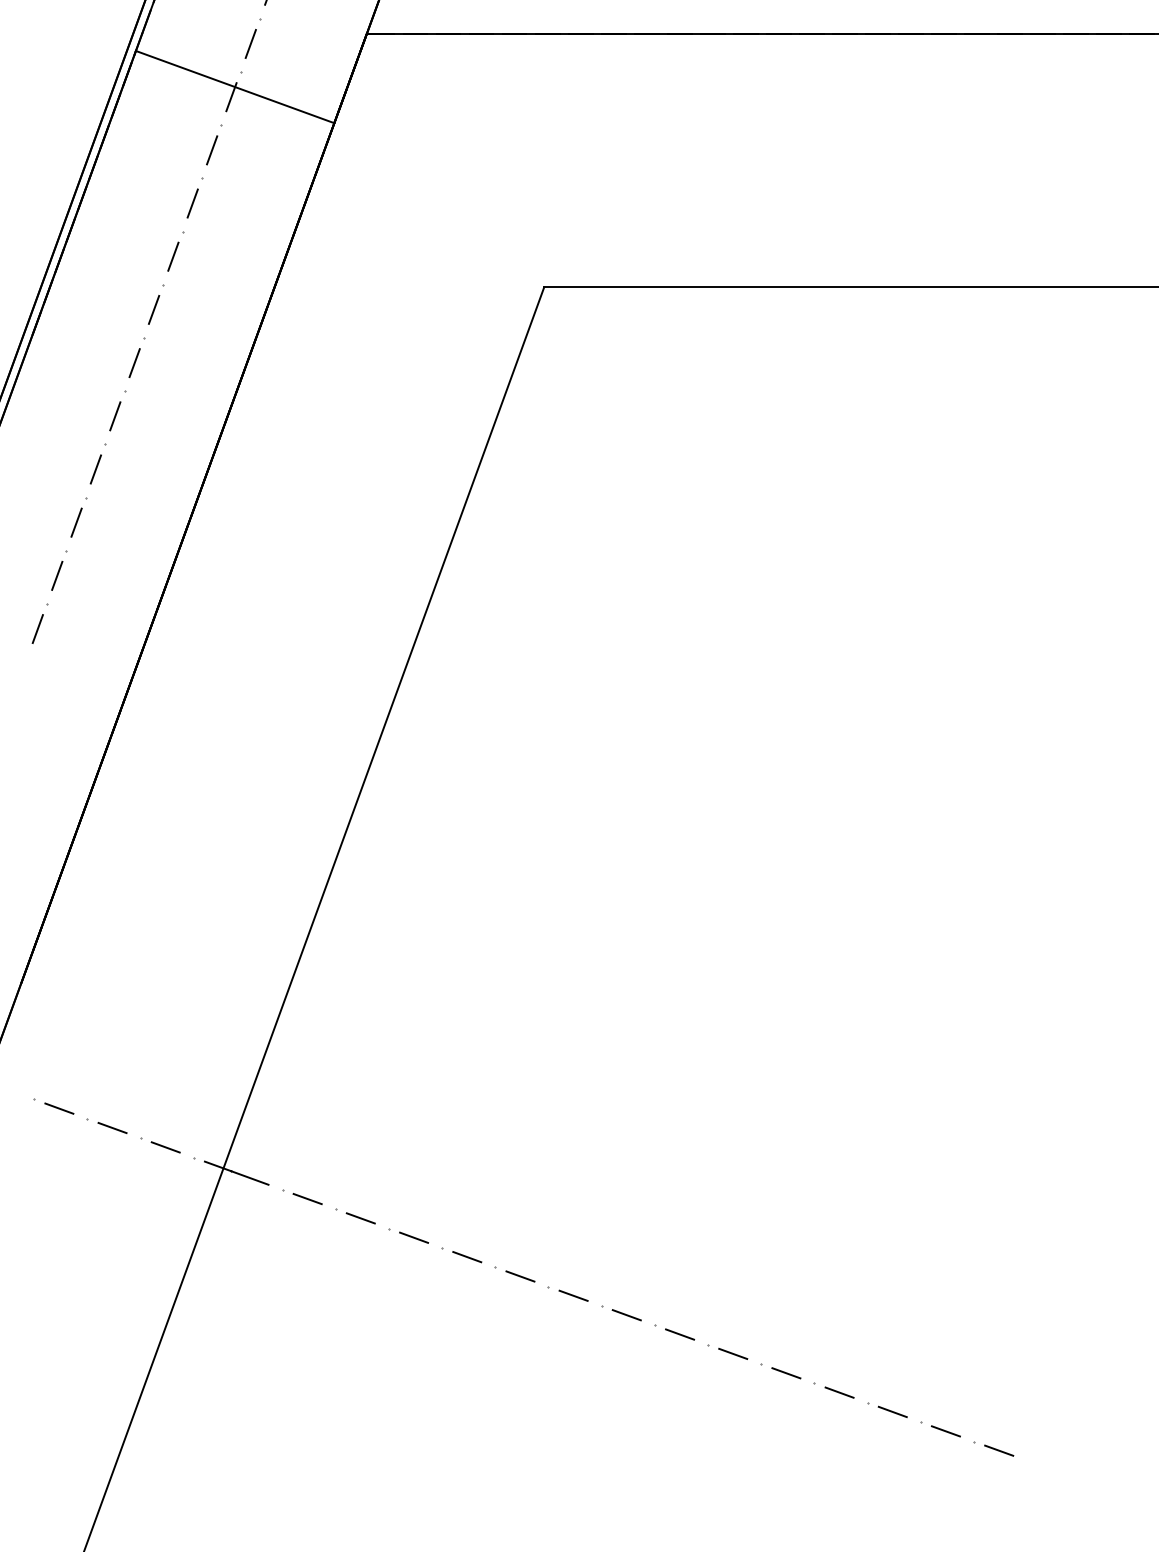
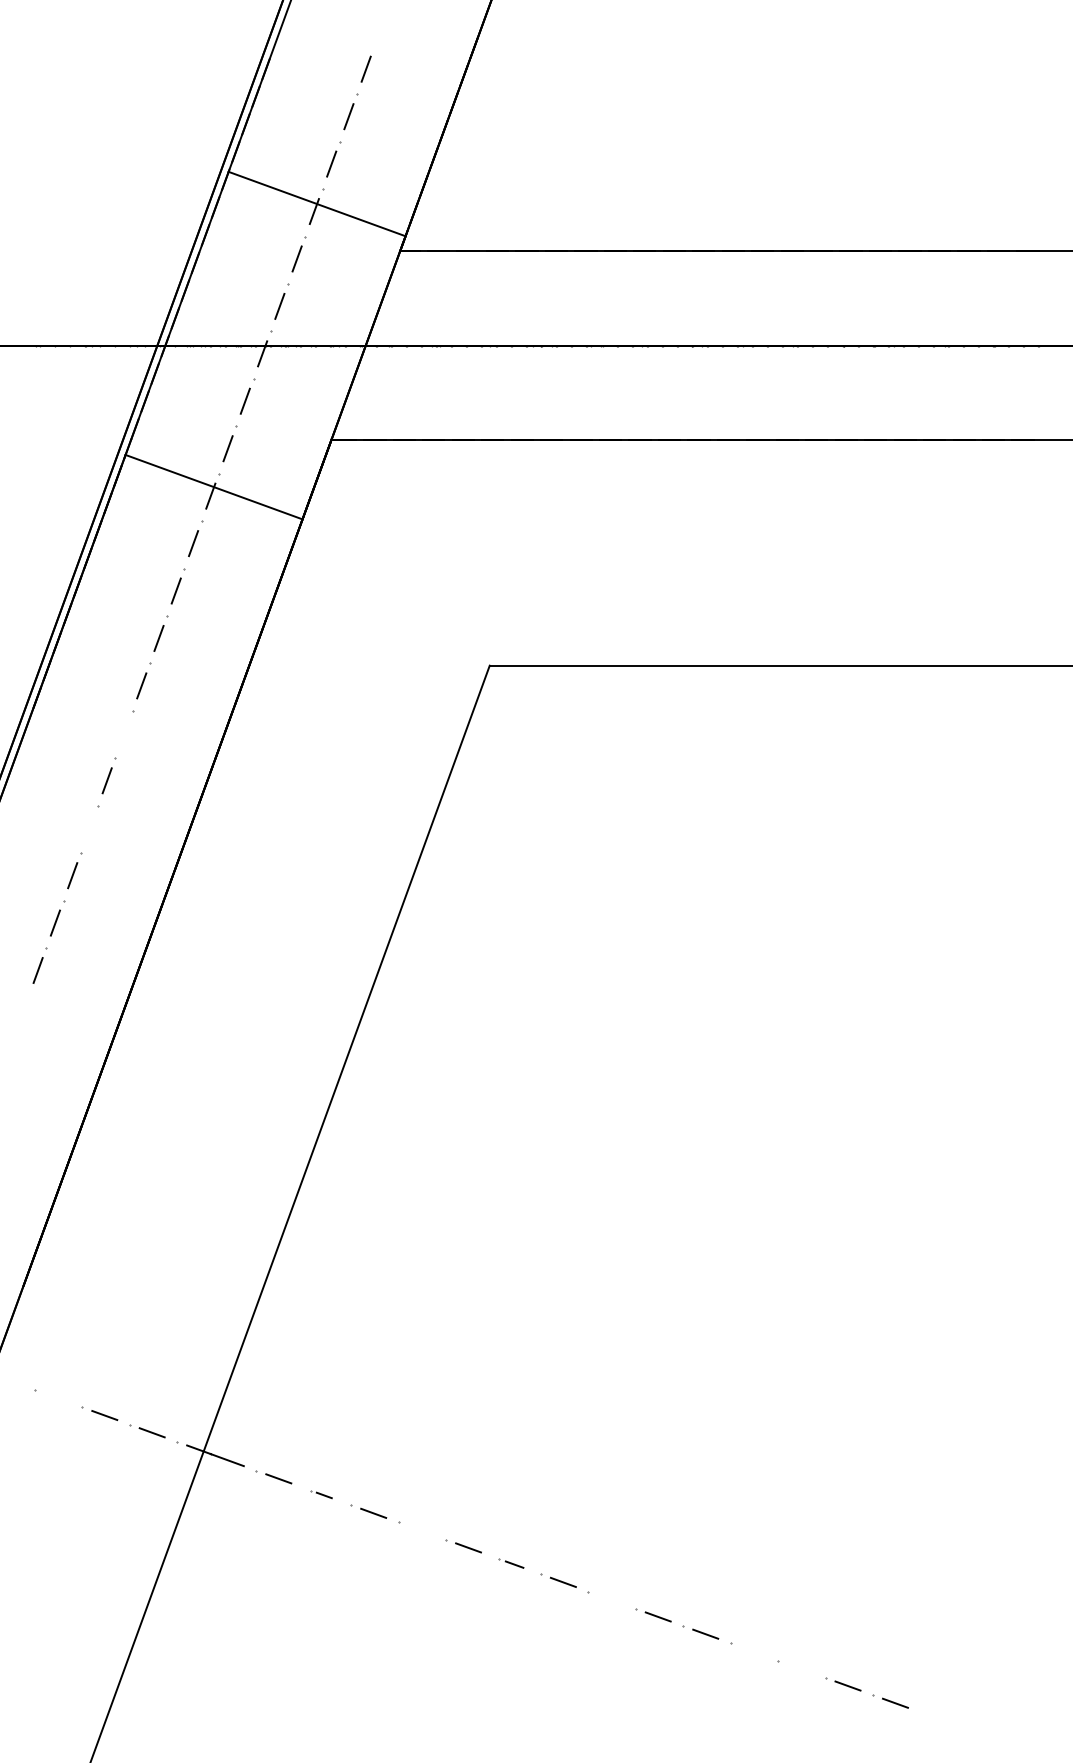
line: (134, 362) -> (124, 732), removed
line: (95, 468) -> (89, 827), removed
line: (58, 1107) -> (56, 1397), removed
part: (355, 1216) -> (321, 1494), size x0.6
line: (466, 1256) -> (420, 1530), removed
part: (568, 1293) -> (511, 1563), size x0.7
line: (679, 1334) -> (610, 1599), removed
line: (838, 1392) -> (752, 1651), removed
line: (892, 1411) -> (800, 1668), removed

